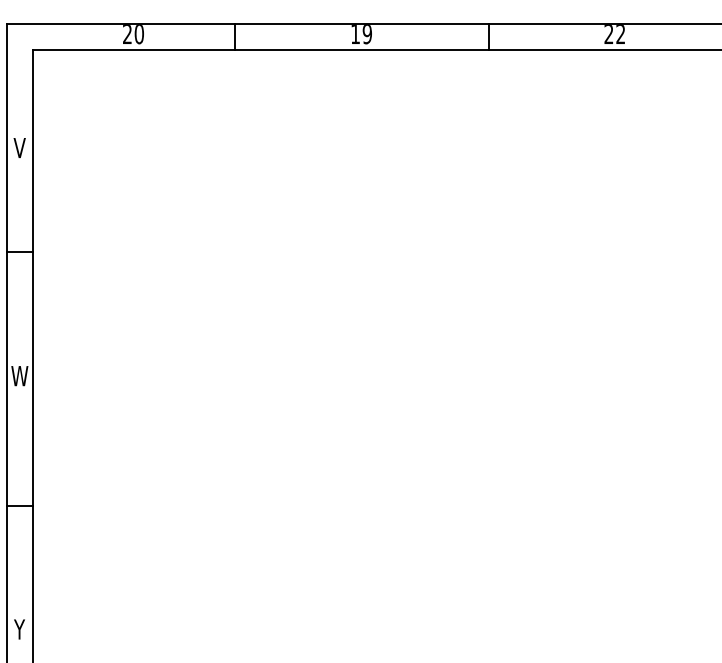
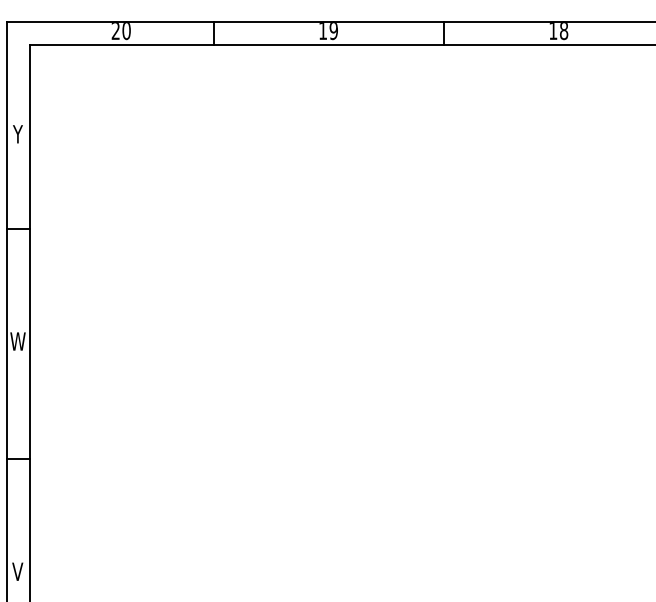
text: (614, 34) -> (558, 31), 22 -> 18
text: (19, 147) -> (17, 133), V -> Y
text: (19, 629) -> (17, 571), Y -> V

